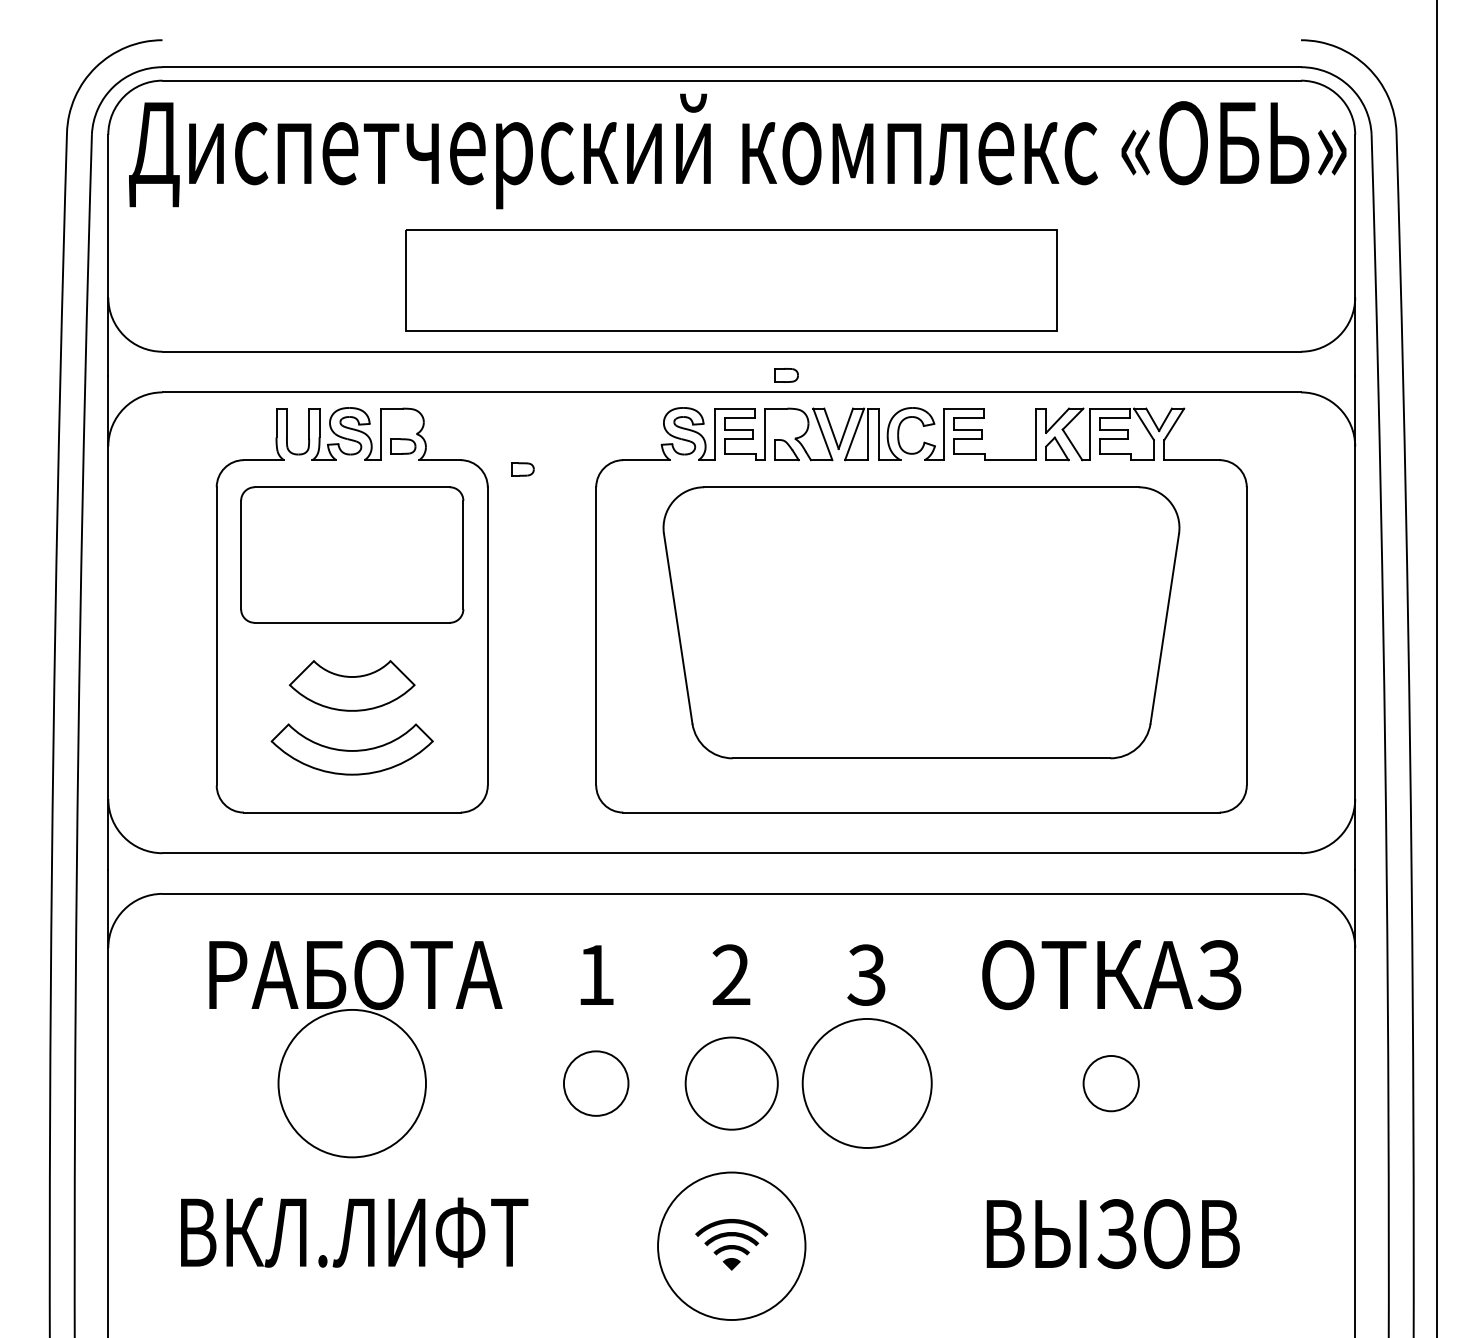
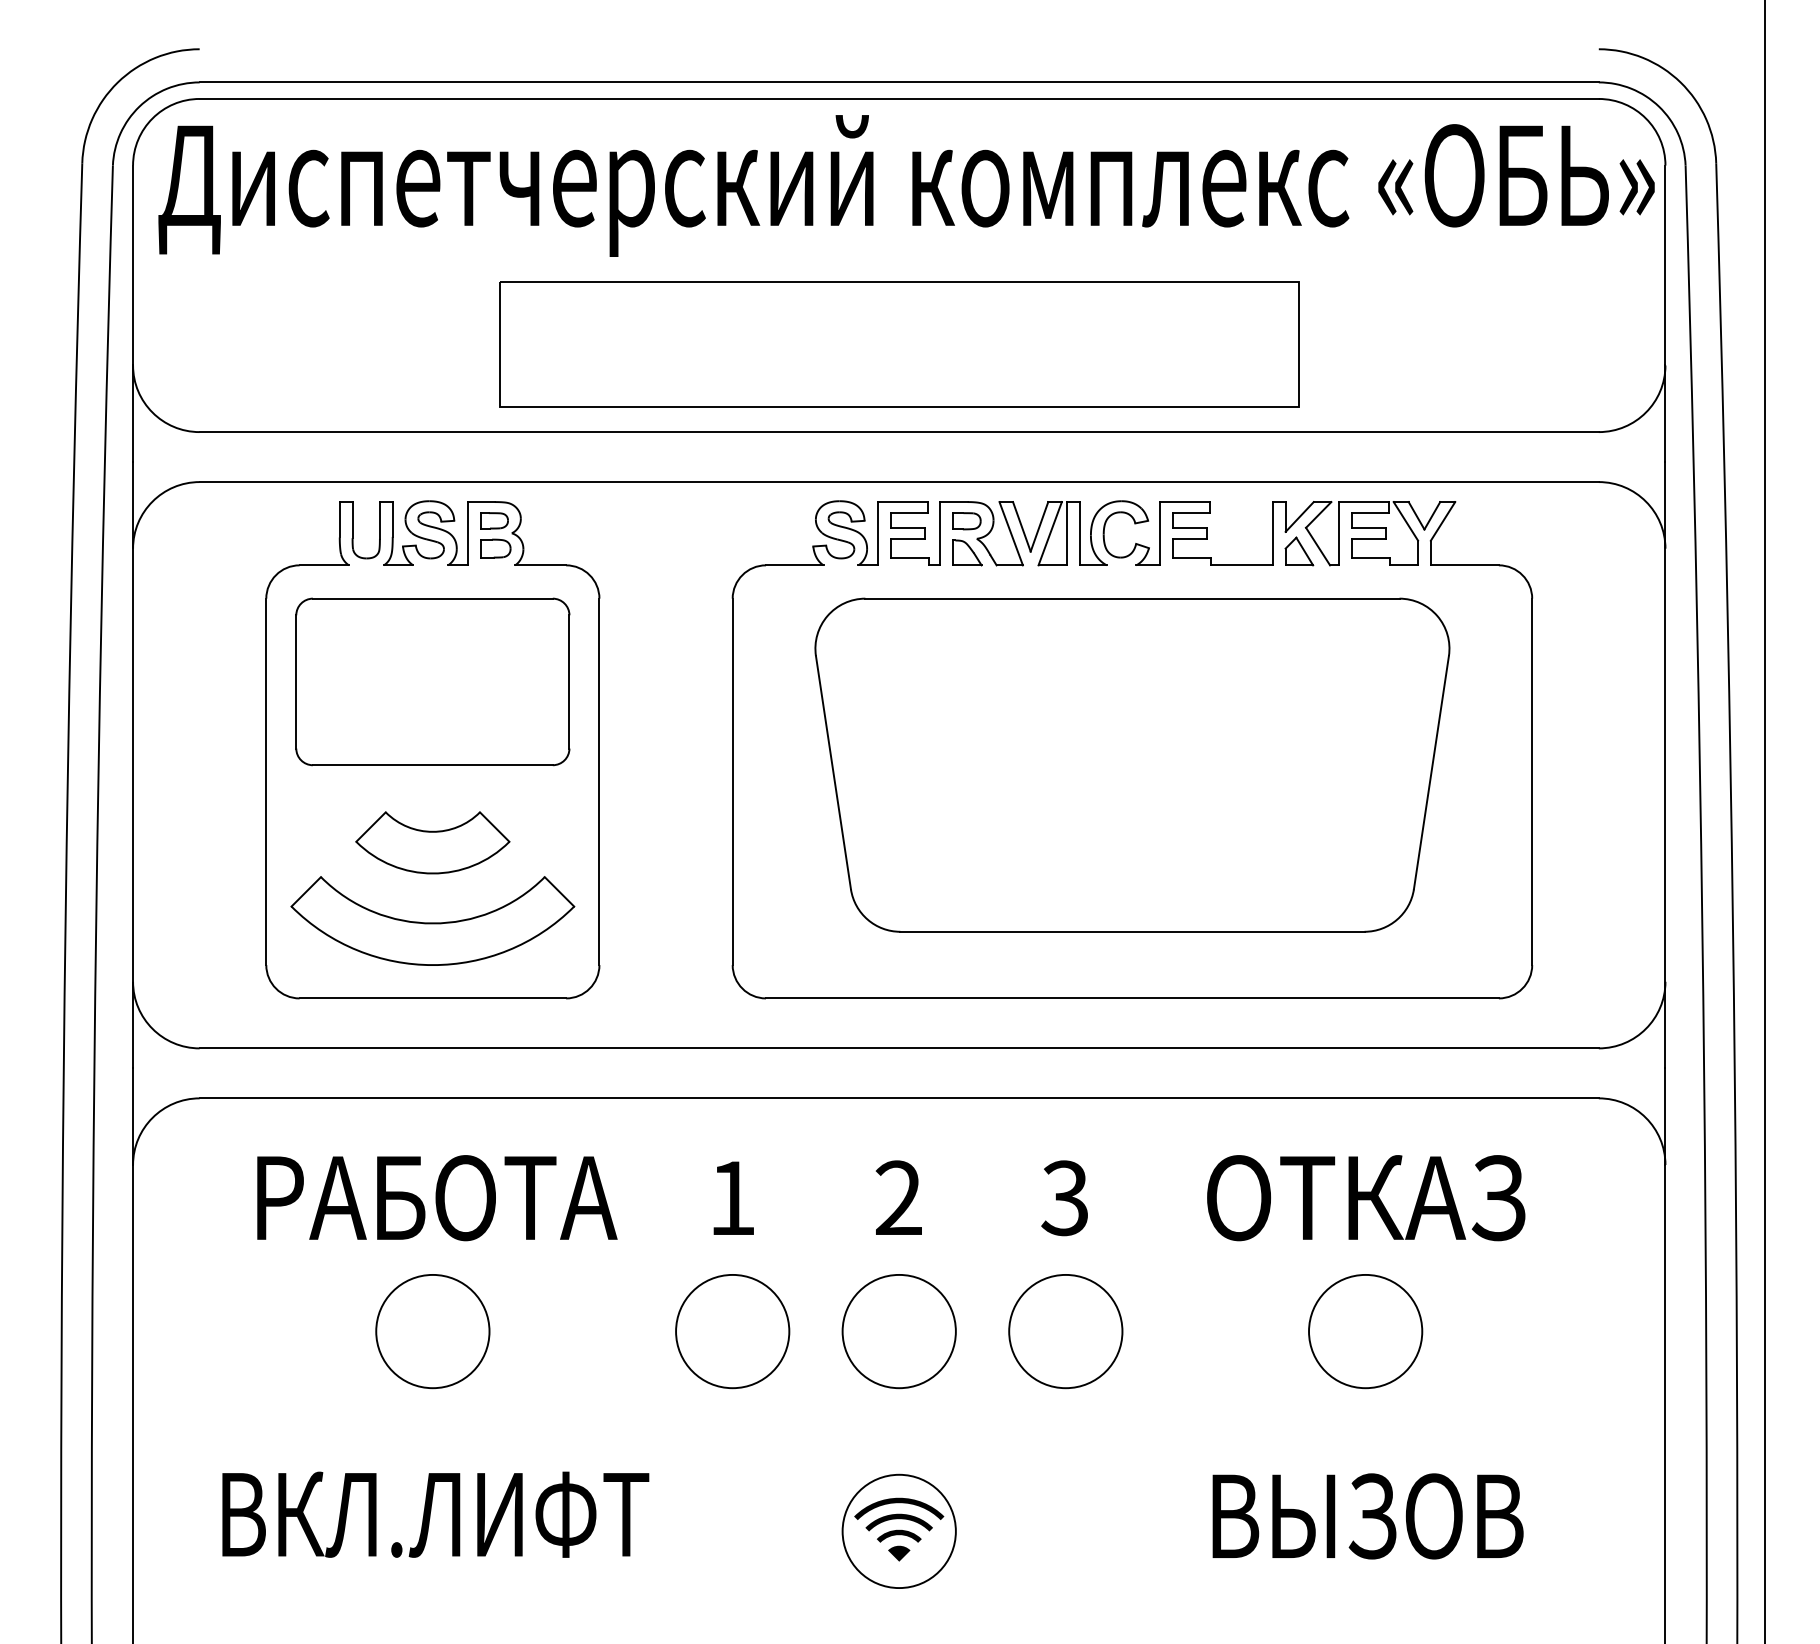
part: (786, 375) -> (966, 521), moved
part: (522, 469) -> (494, 520), moved
part: (351, 749) -> (432, 920), size x1.43
circle: (351, 1083) -> (432, 1331), size x0.62
circle: (596, 1083) -> (732, 1331), size x1.43
circle: (867, 1083) -> (1065, 1331), size x0.71
circle: (1111, 1083) -> (1365, 1331), size x1.67
circle: (731, 1246) -> (898, 1531), size x0.62

